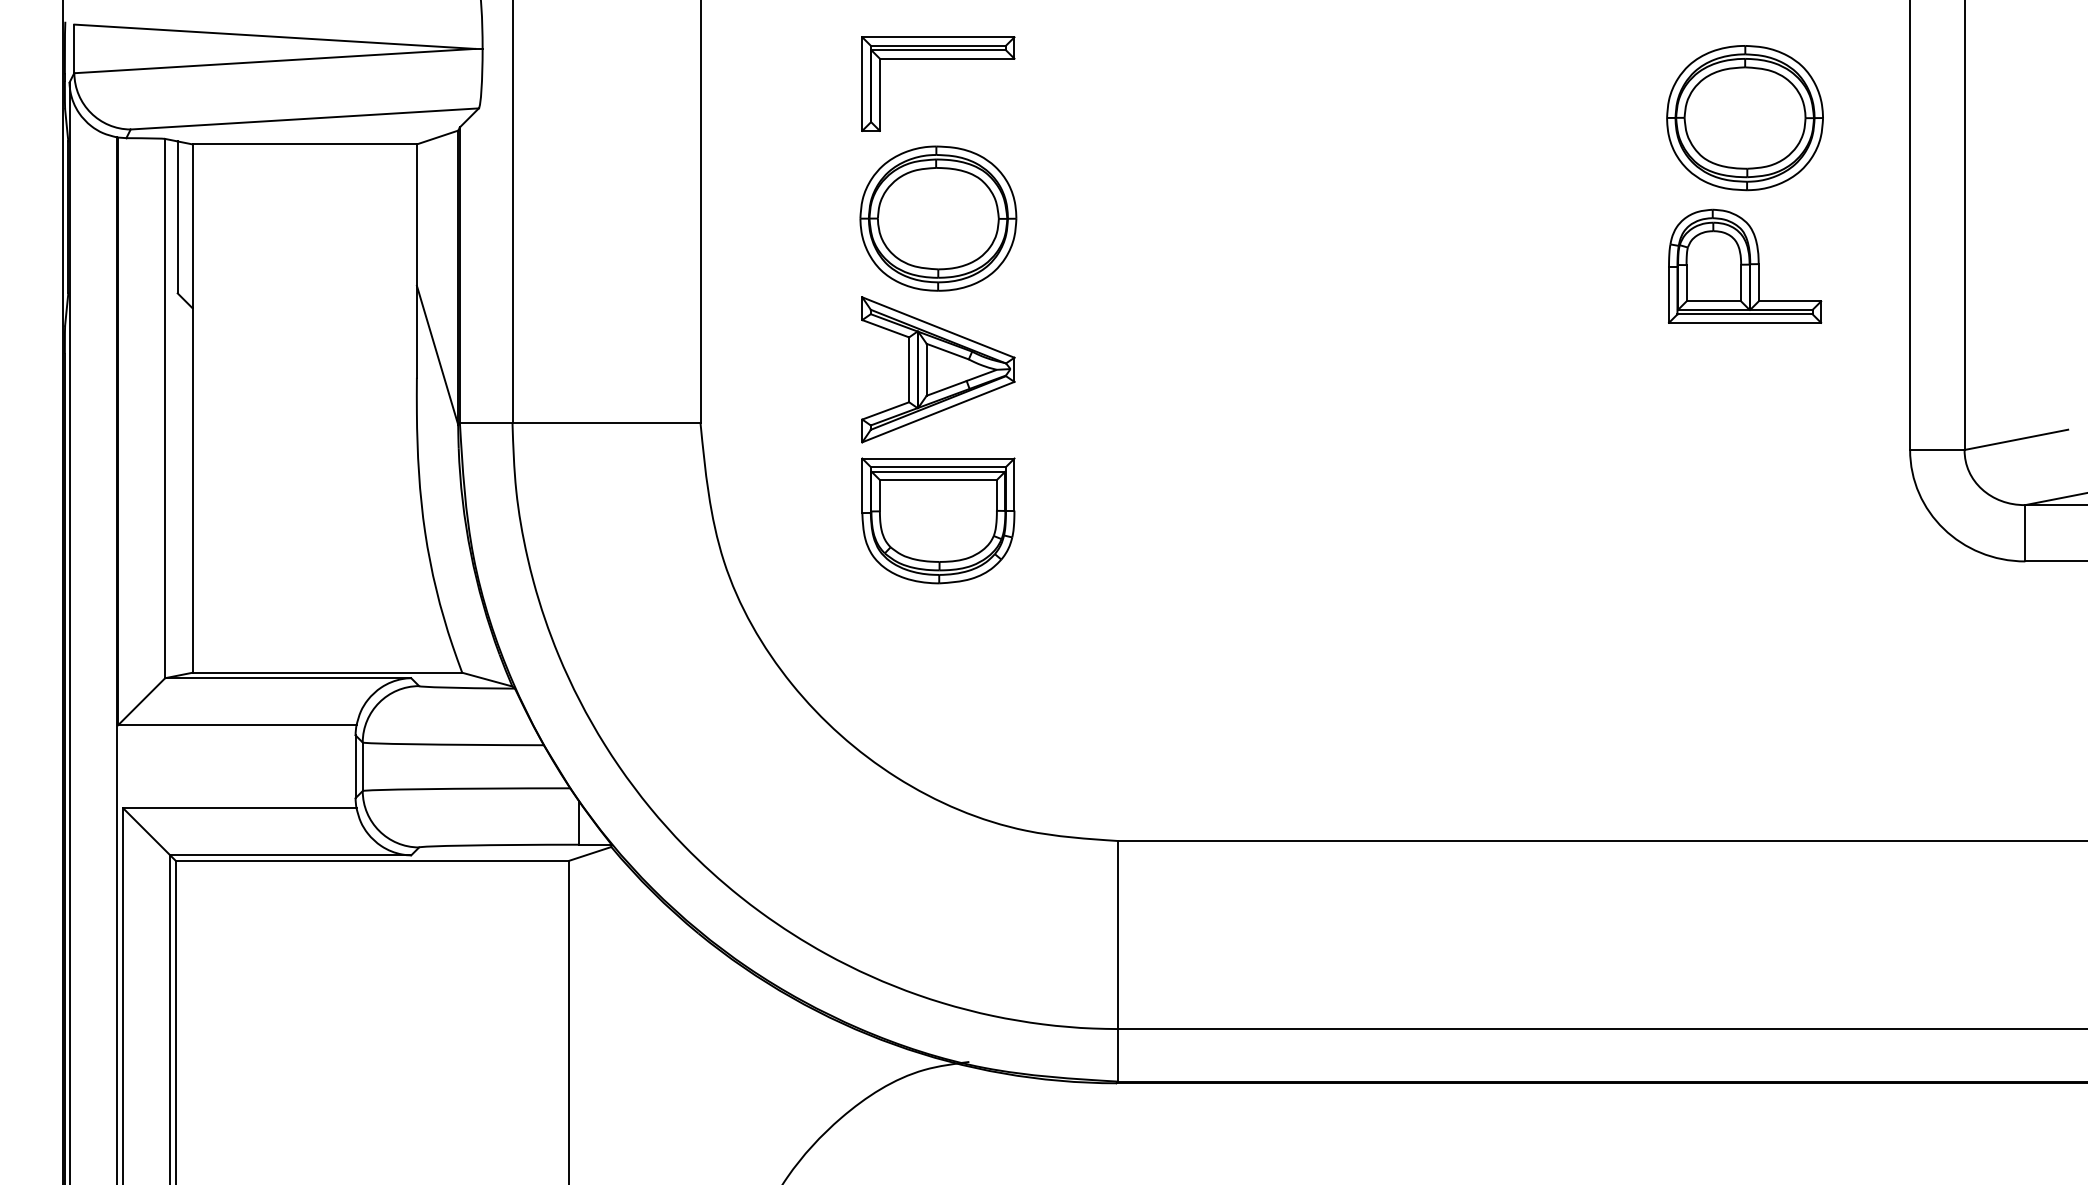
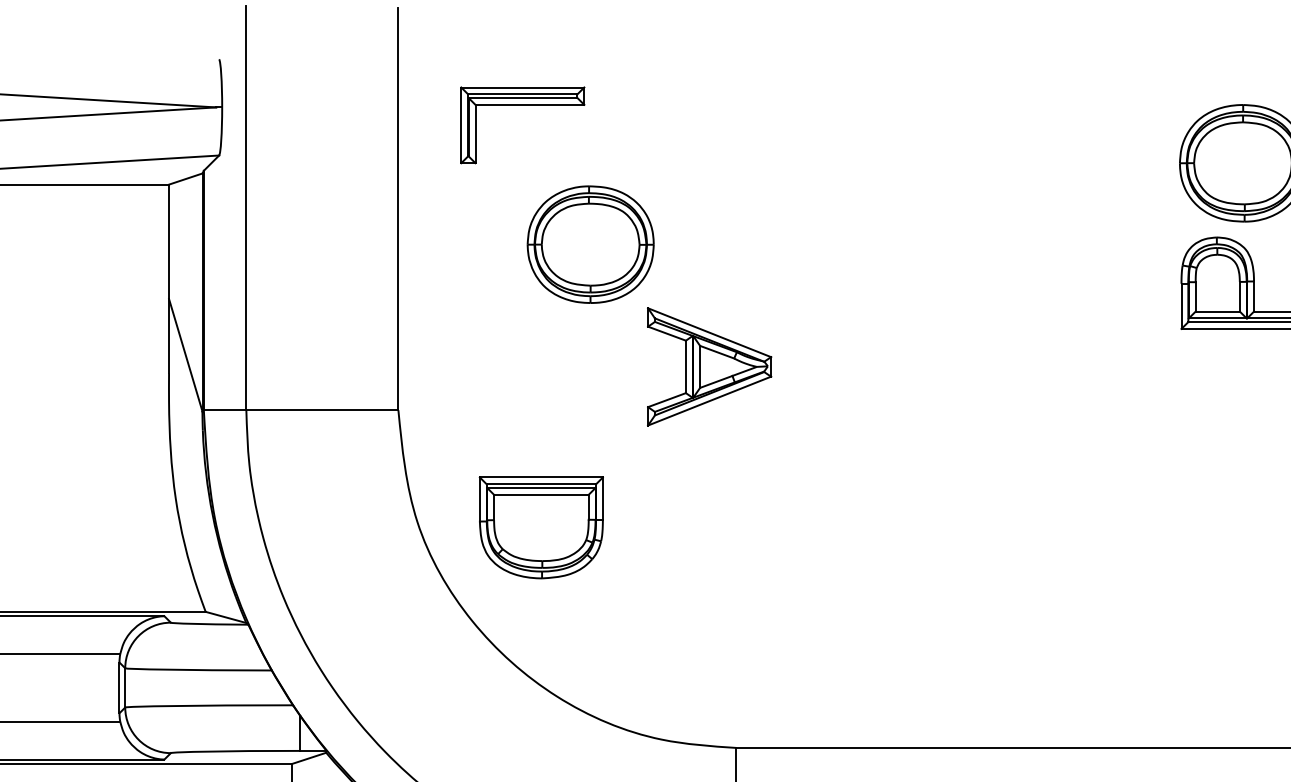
part: (938, 59) -> (522, 105), moved
part: (938, 369) -> (709, 366), moved
part: (938, 520) -> (541, 527), moved

